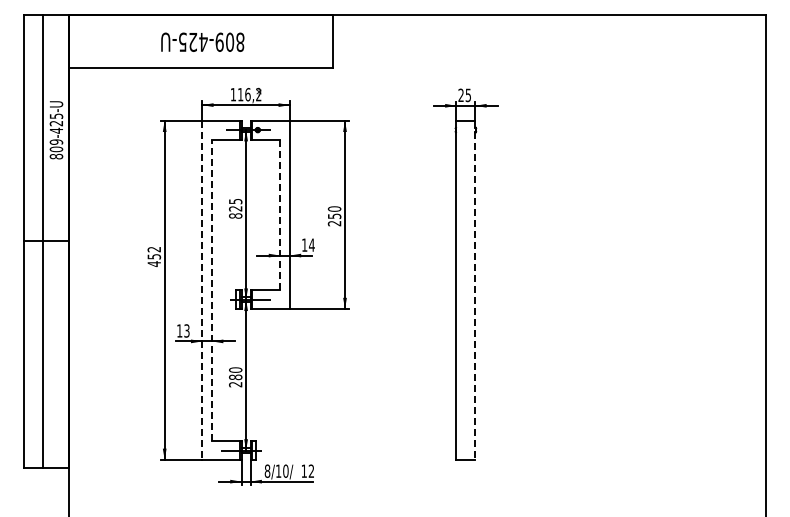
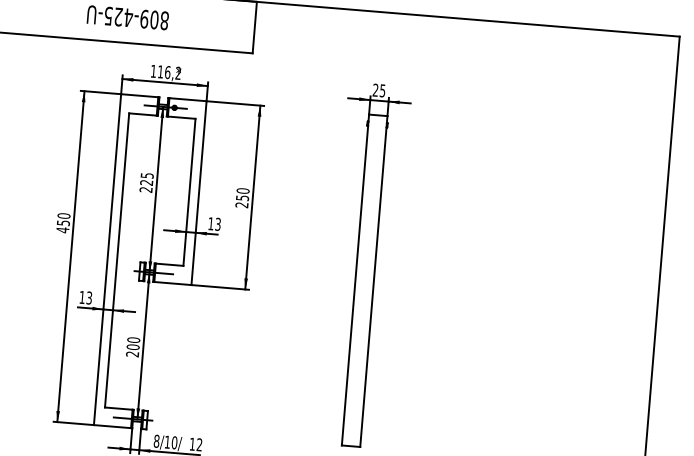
line: (280, 214) -> (189, 191), dashed -> solid
text: (235, 215) -> (145, 189), 825 -> 225
text: (311, 244) -> (217, 223), 14 -> 13
text: (154, 249) -> (64, 216), 452 -> 450
line: (202, 290) -> (107, 259), dashed -> solid
line: (212, 290) -> (117, 260), dashed -> solid
line: (475, 290) -> (374, 281), dashed -> solid
text: (235, 377) -> (132, 347), 280 -> 200

